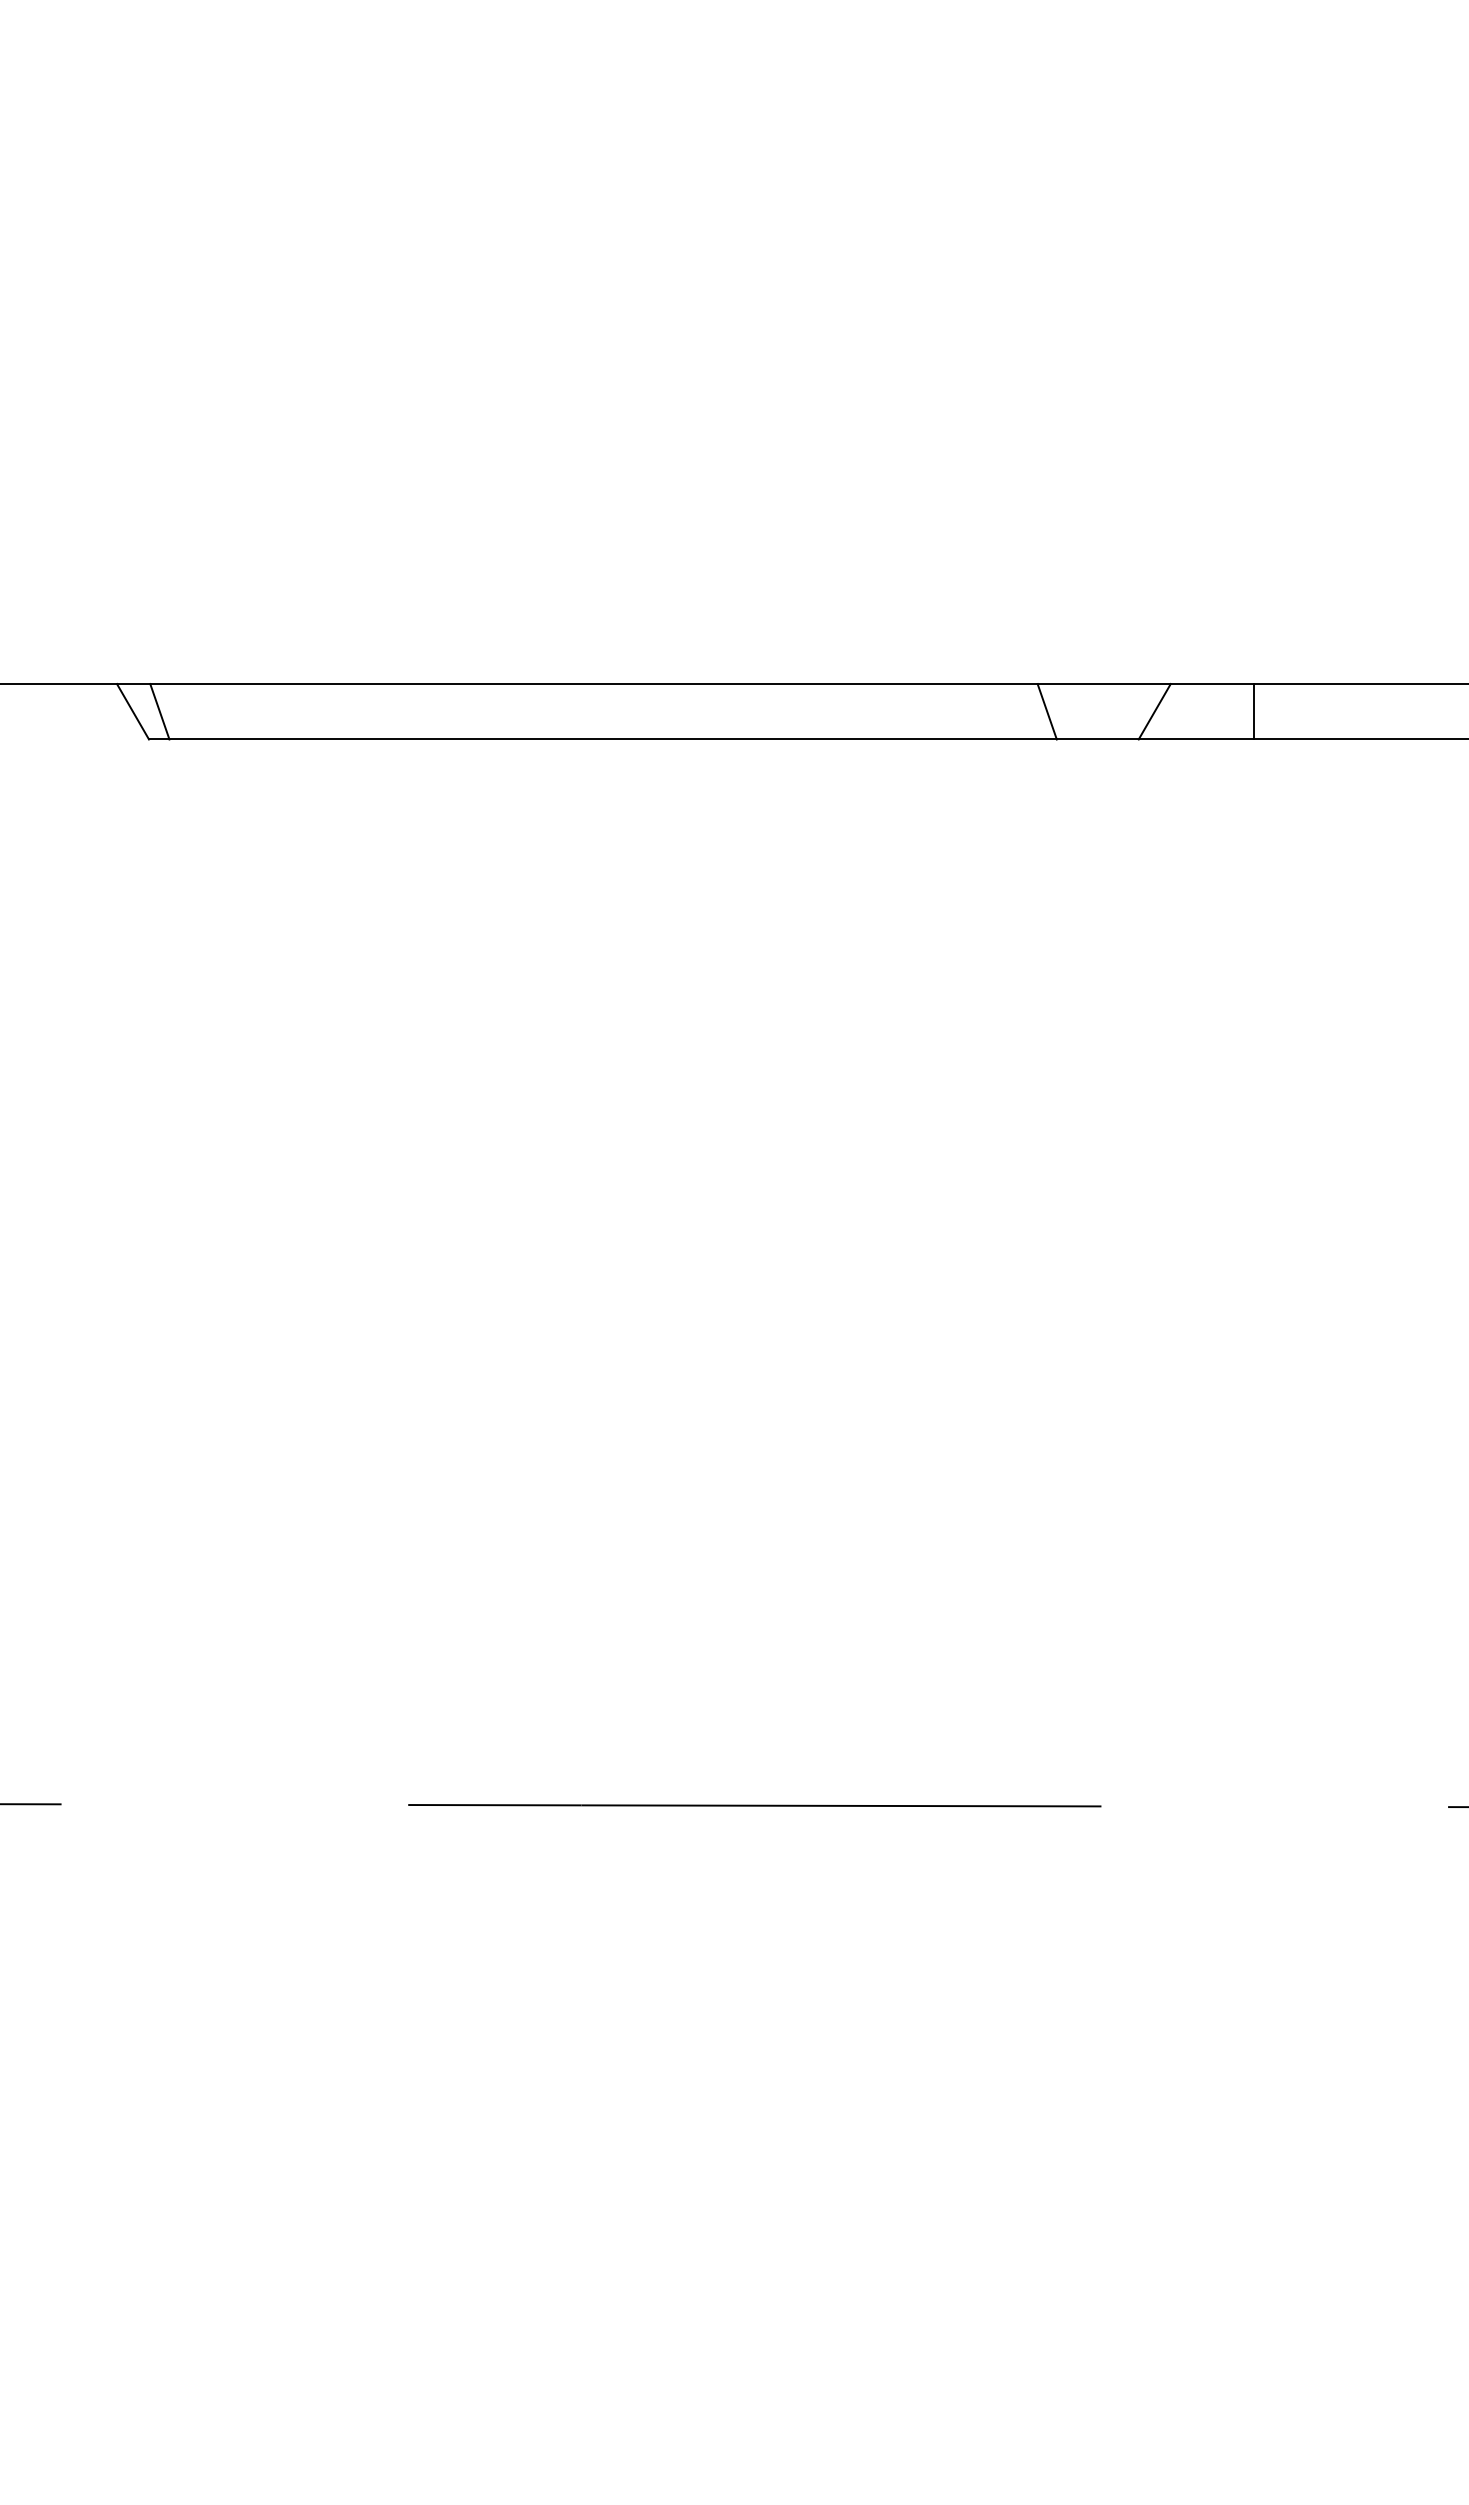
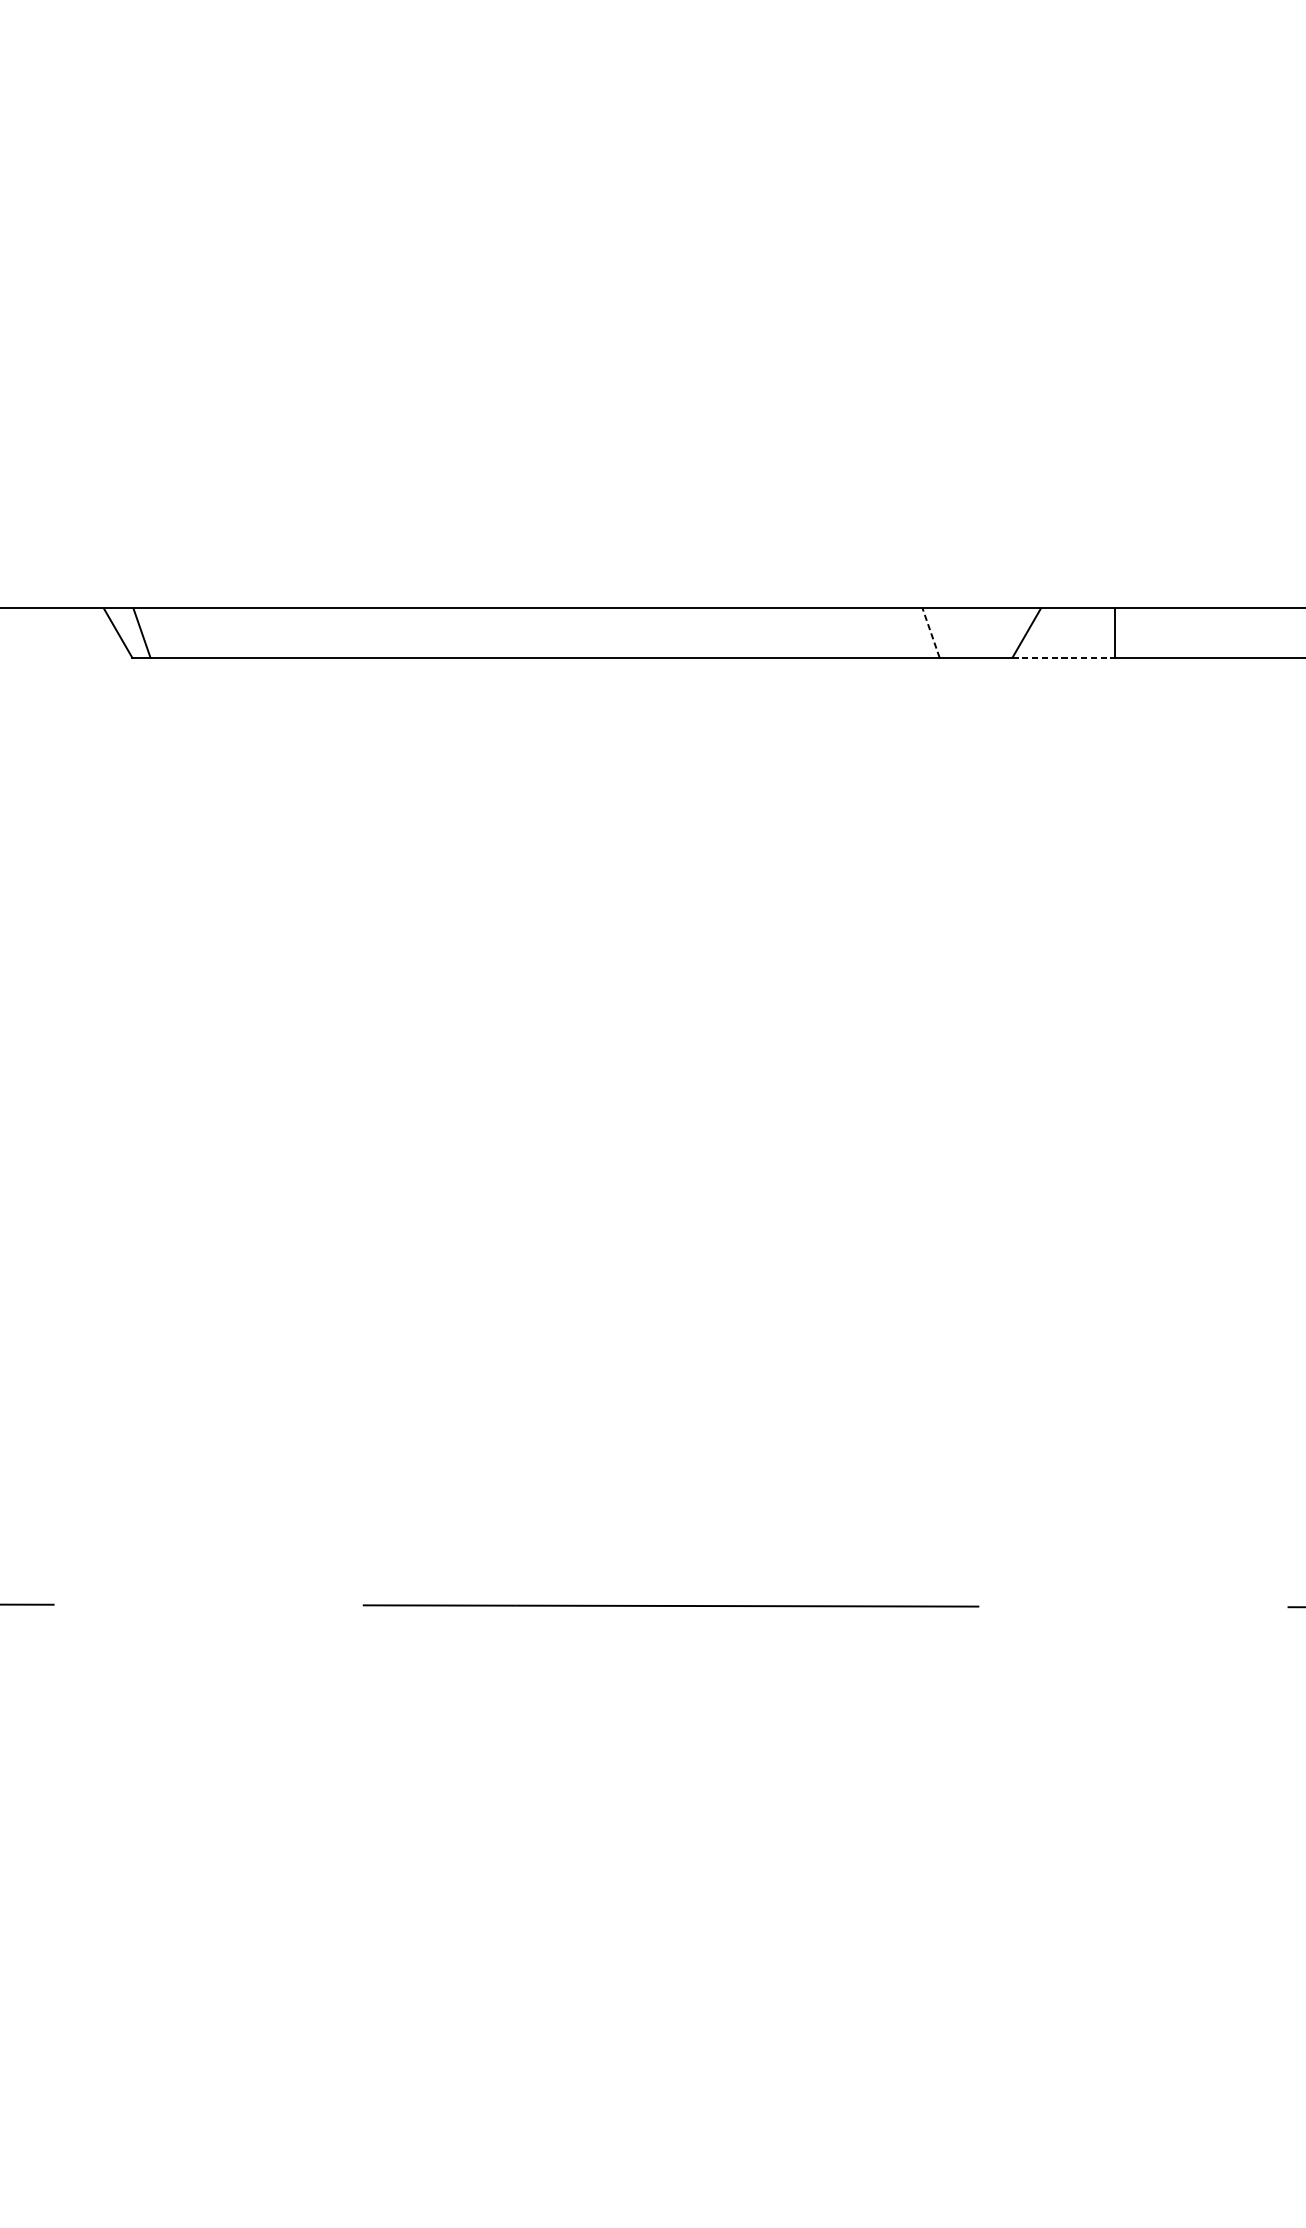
line: (1047, 711) -> (931, 632), solid -> dashed
line: (1196, 739) -> (1063, 657), solid -> dashed

